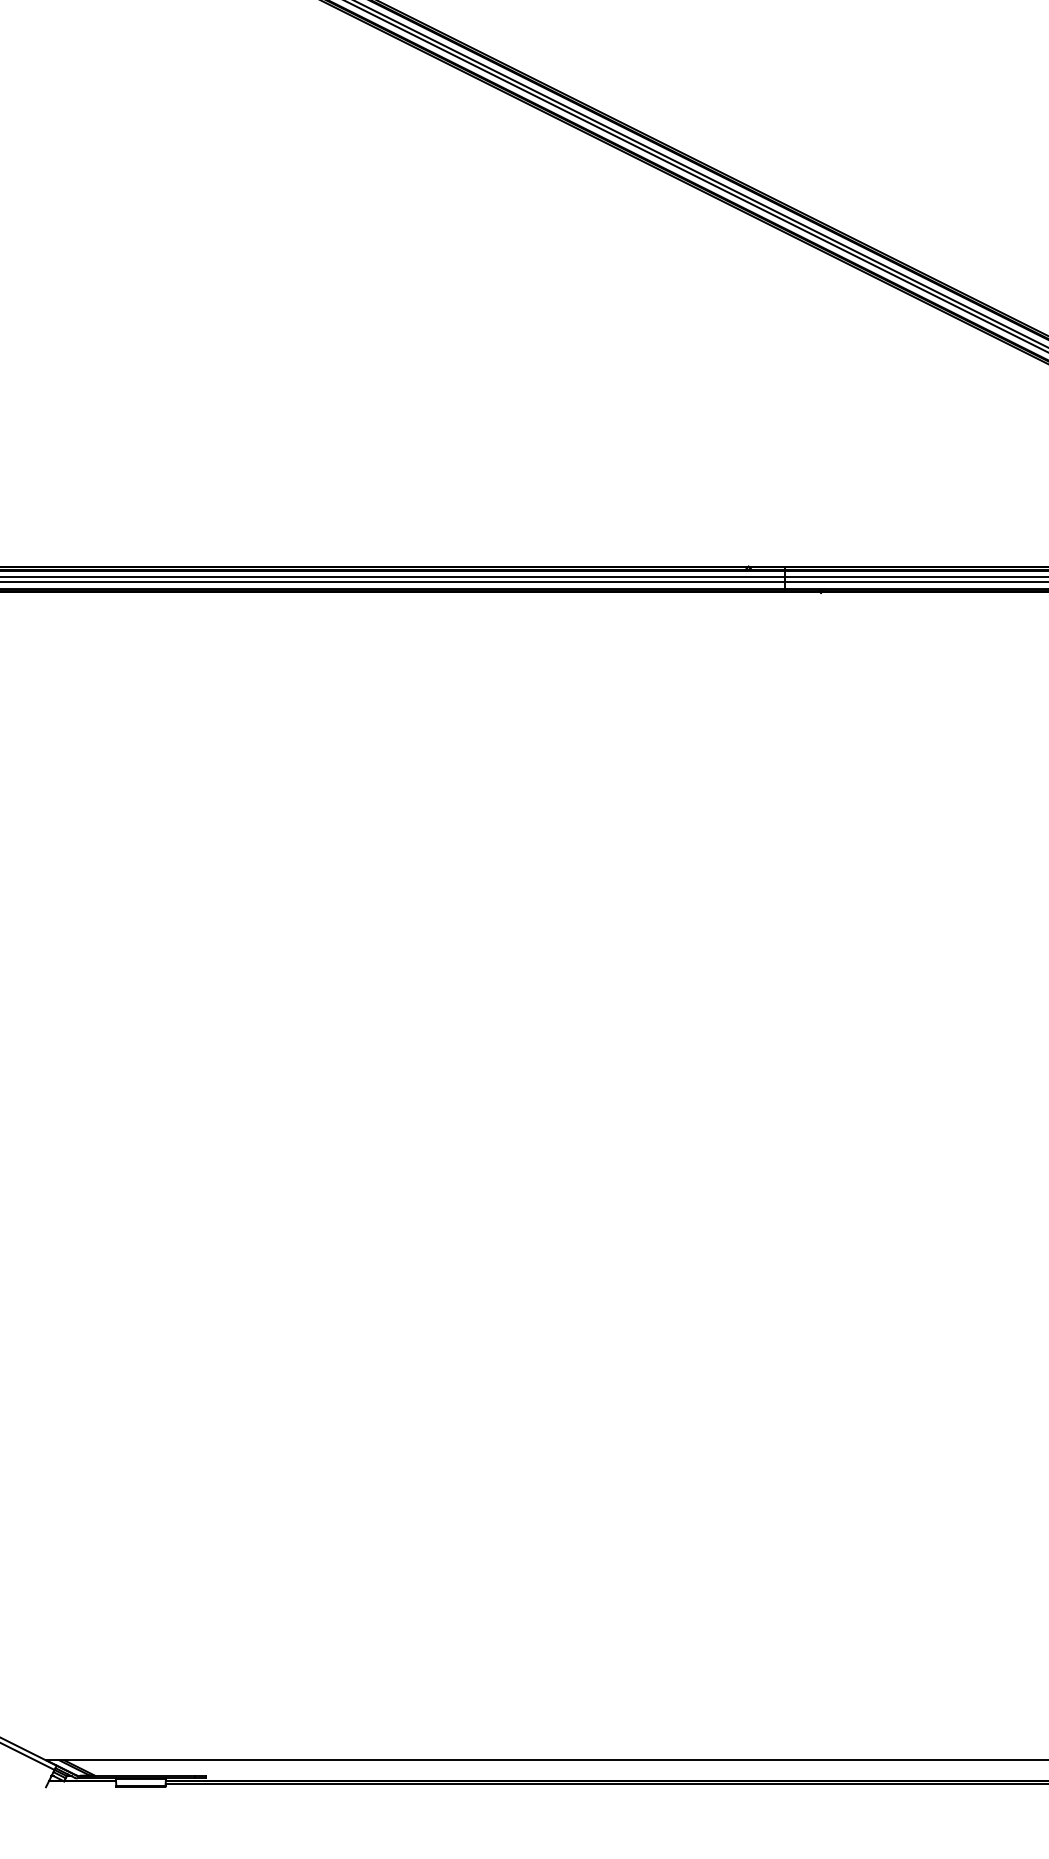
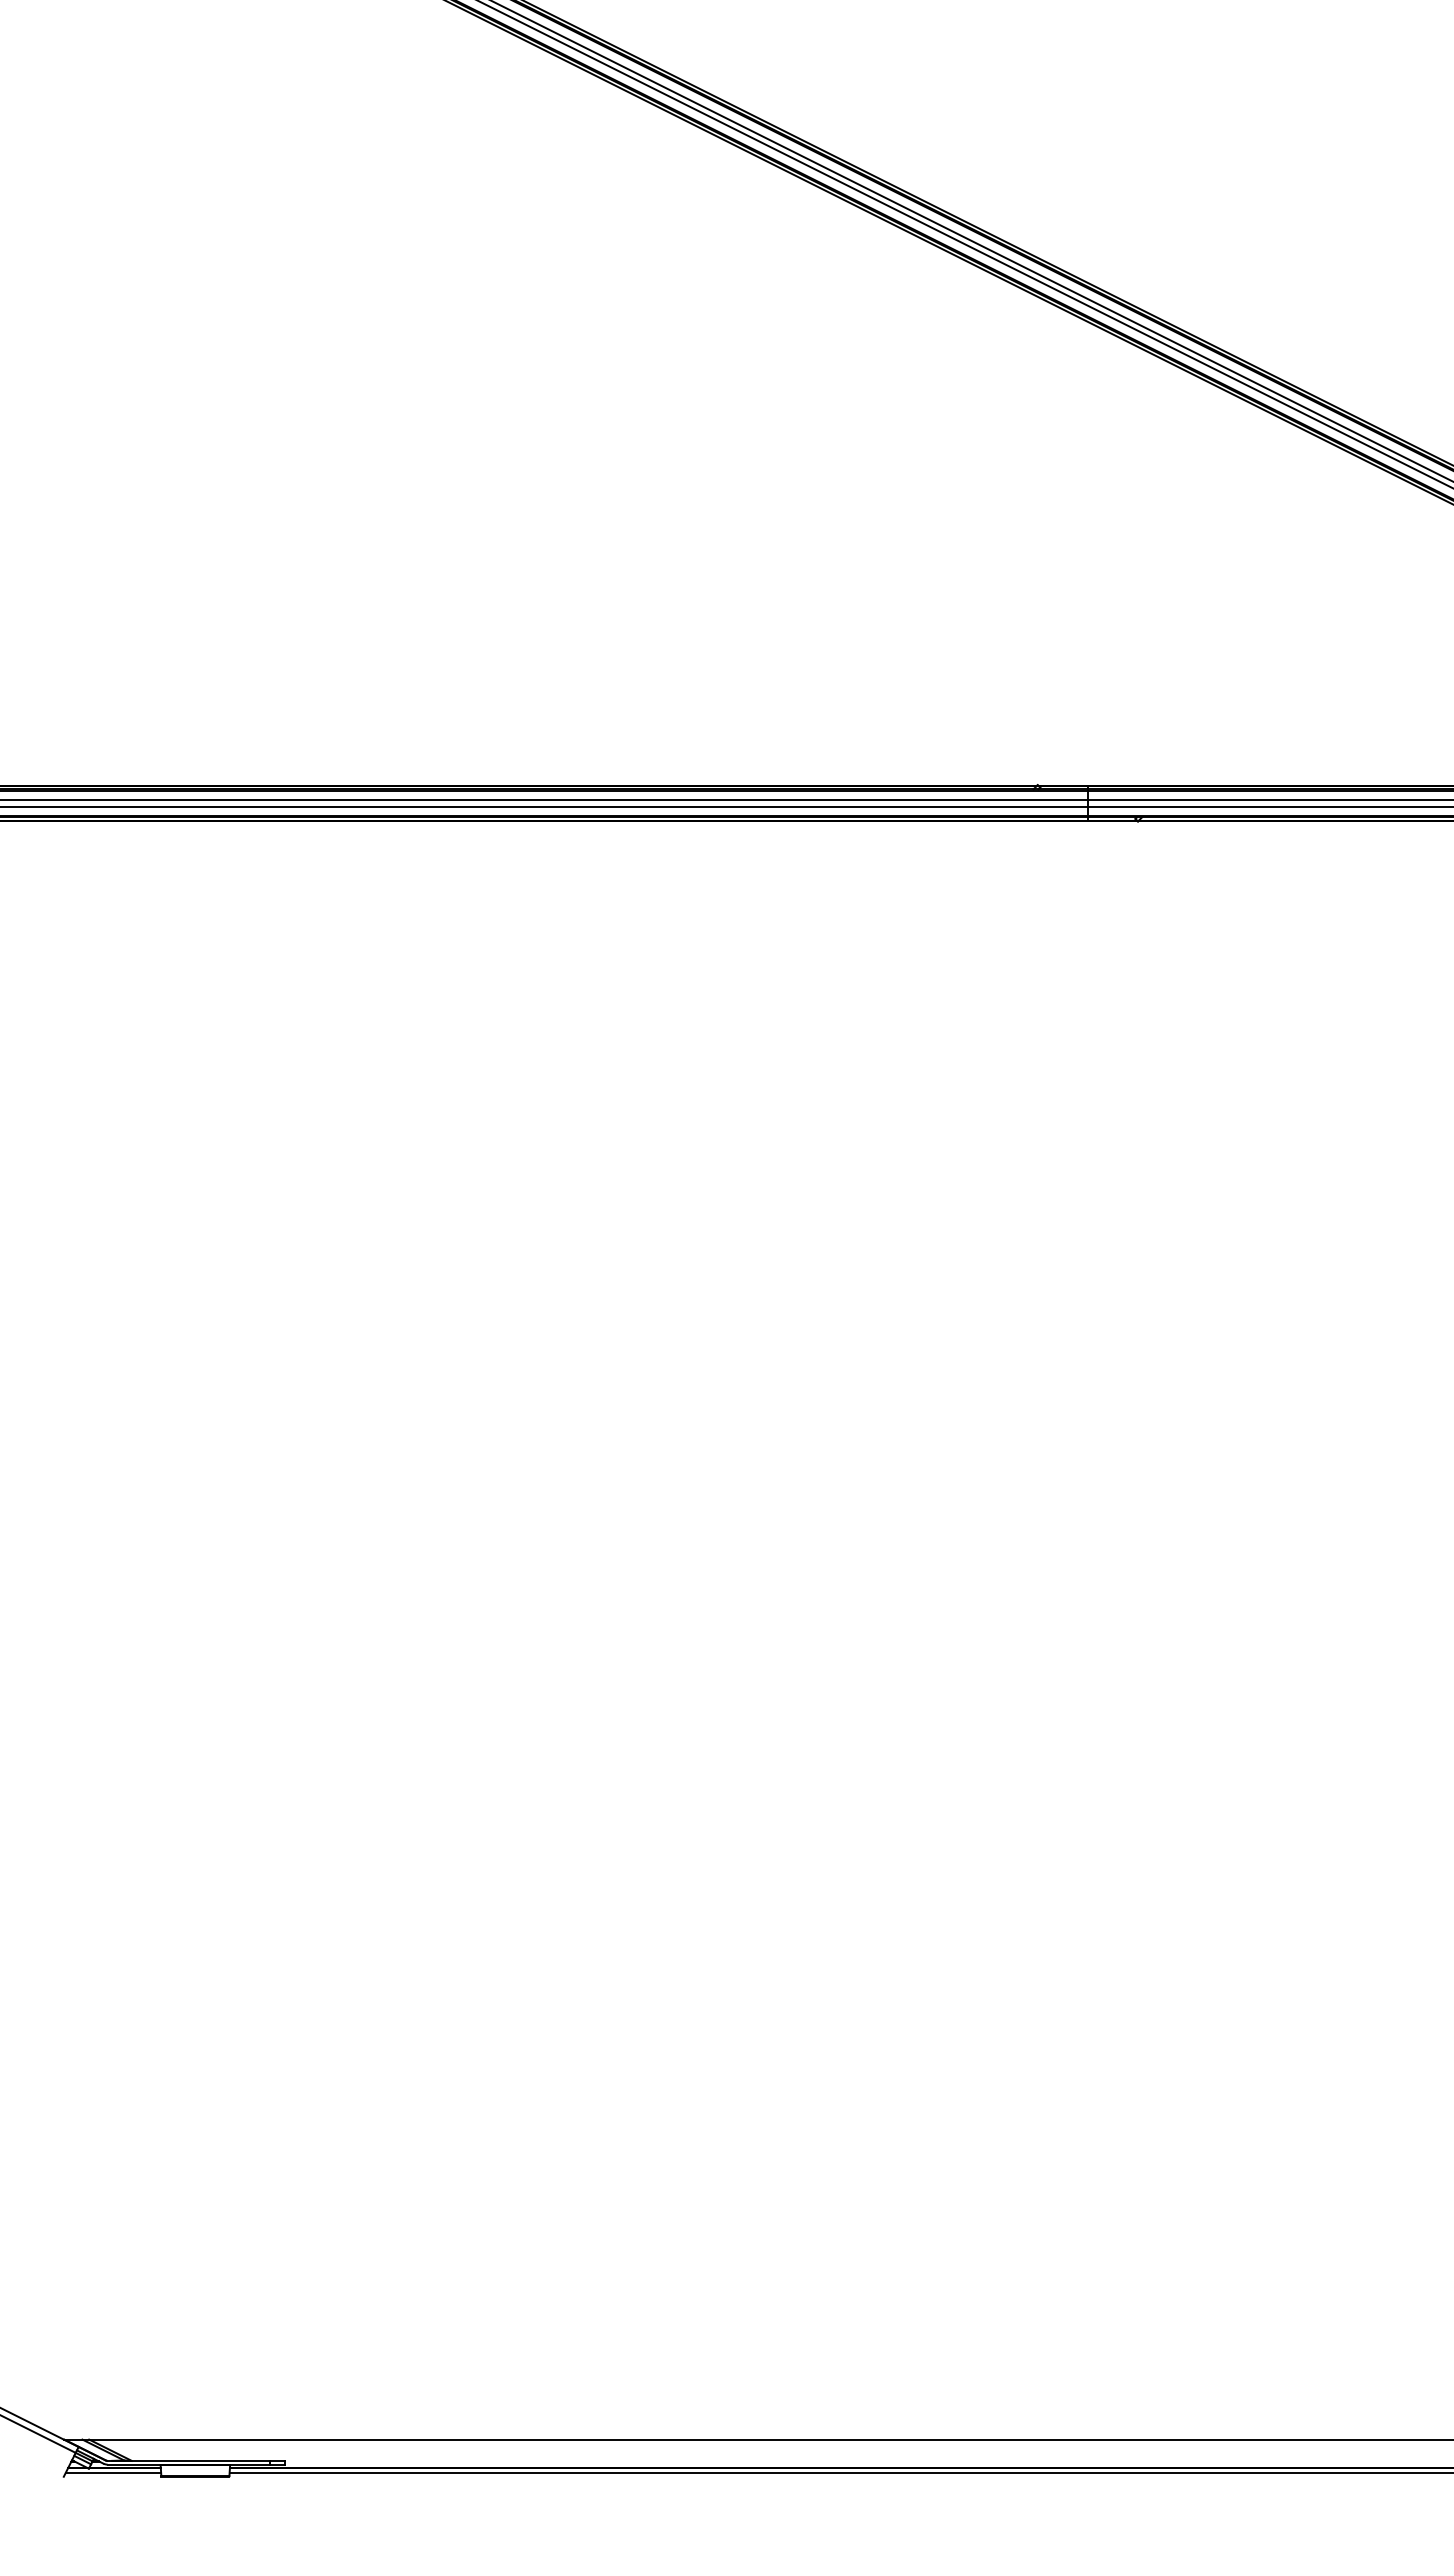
line: (81, 1784) -> (113, 2472), added

